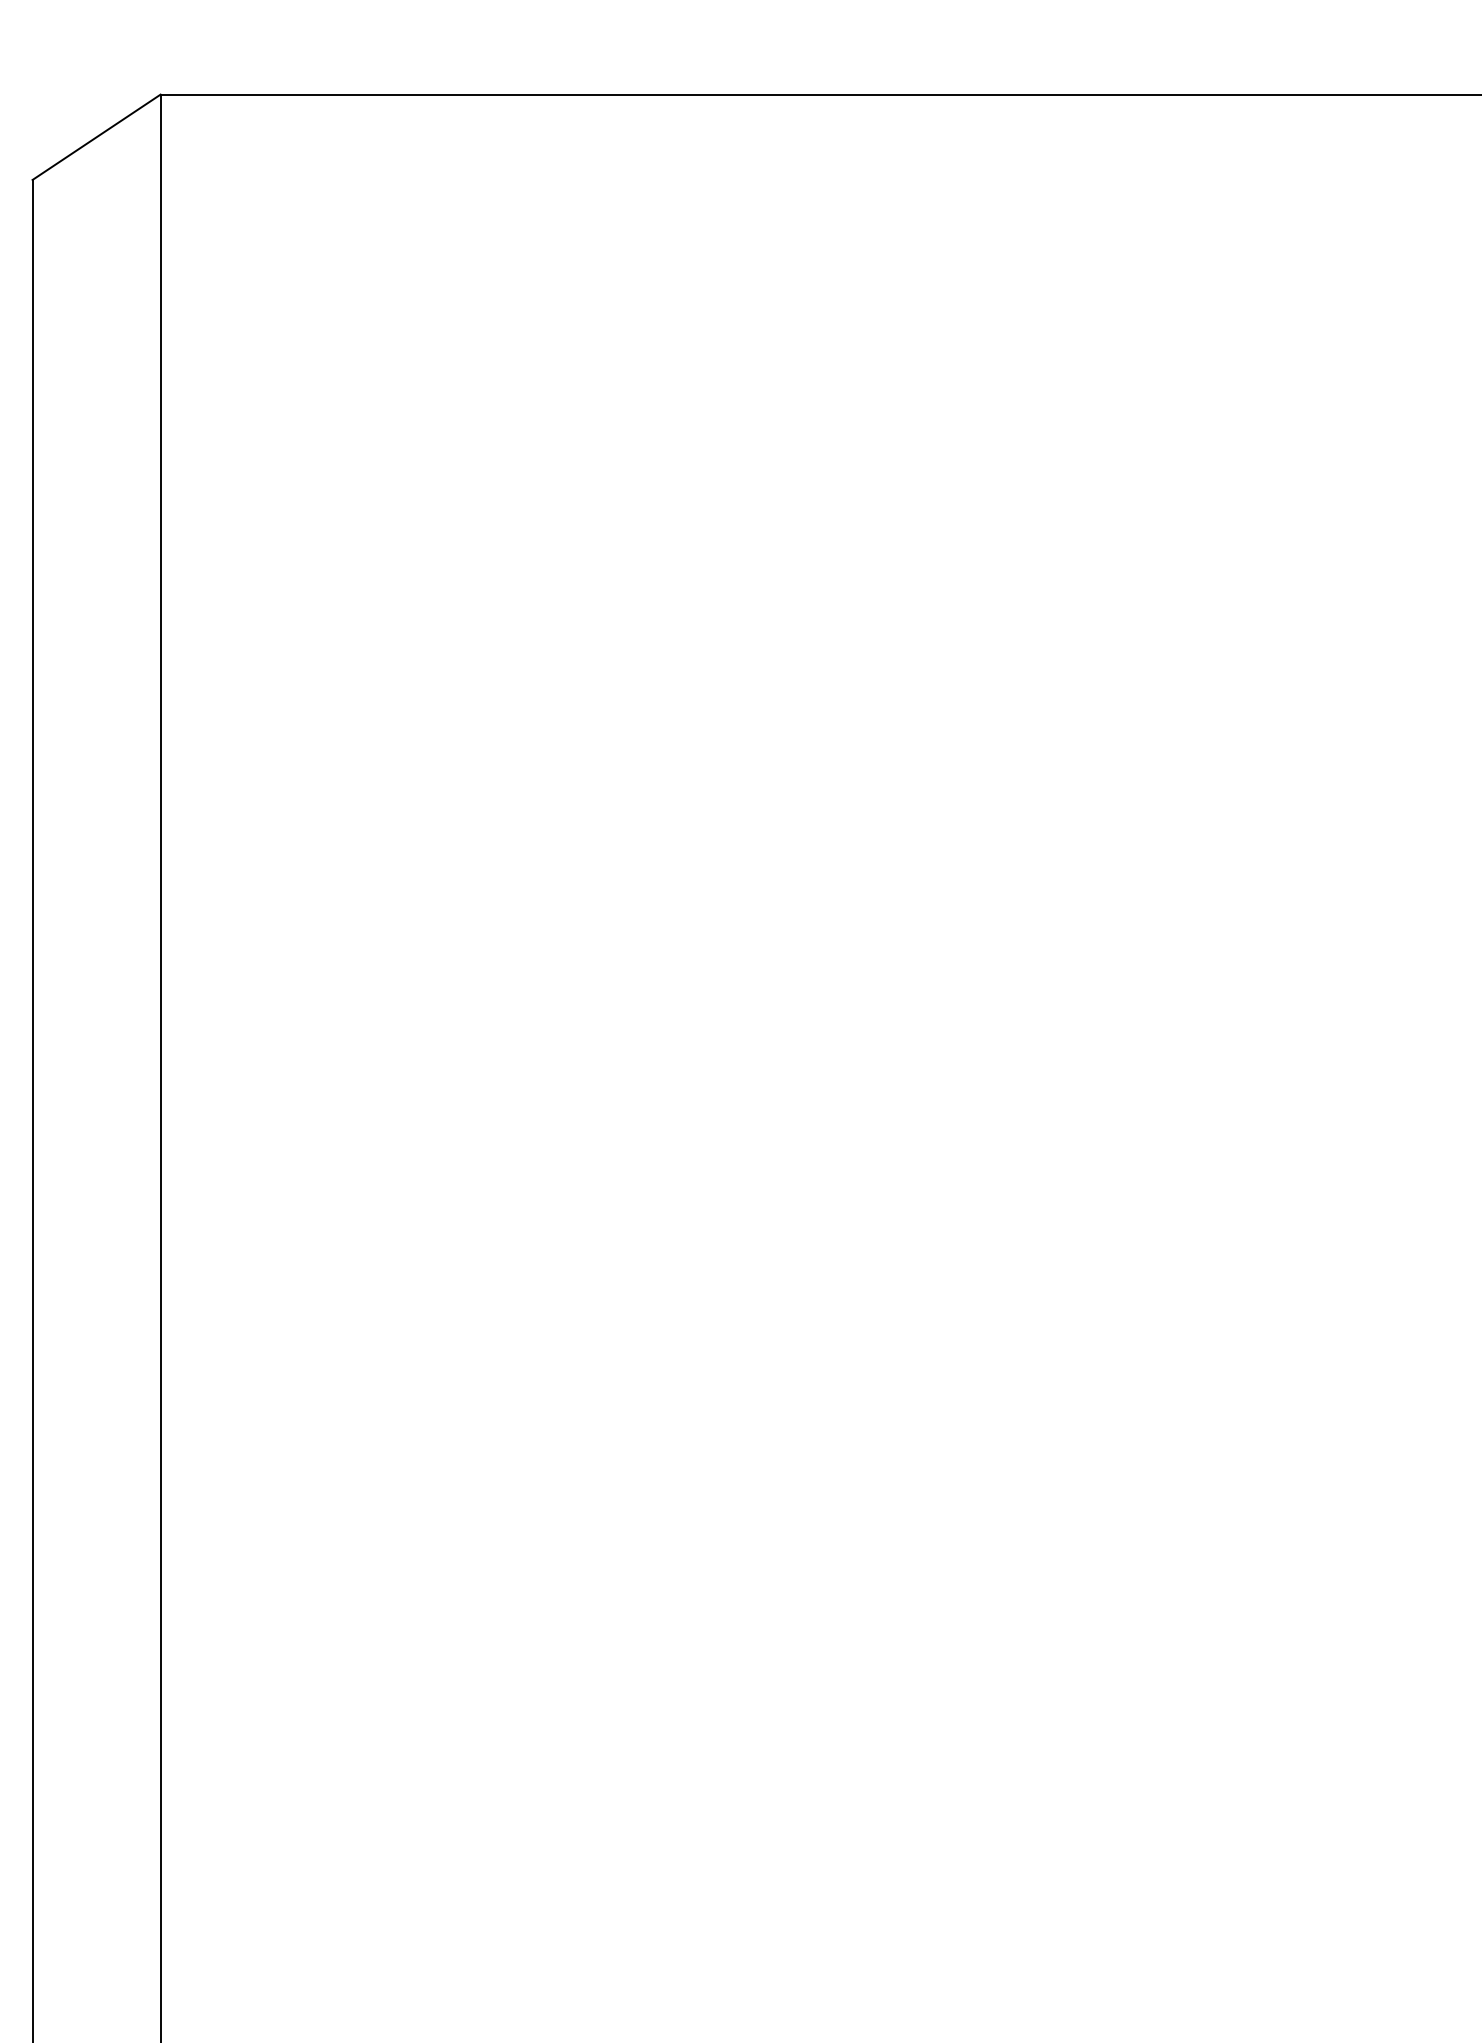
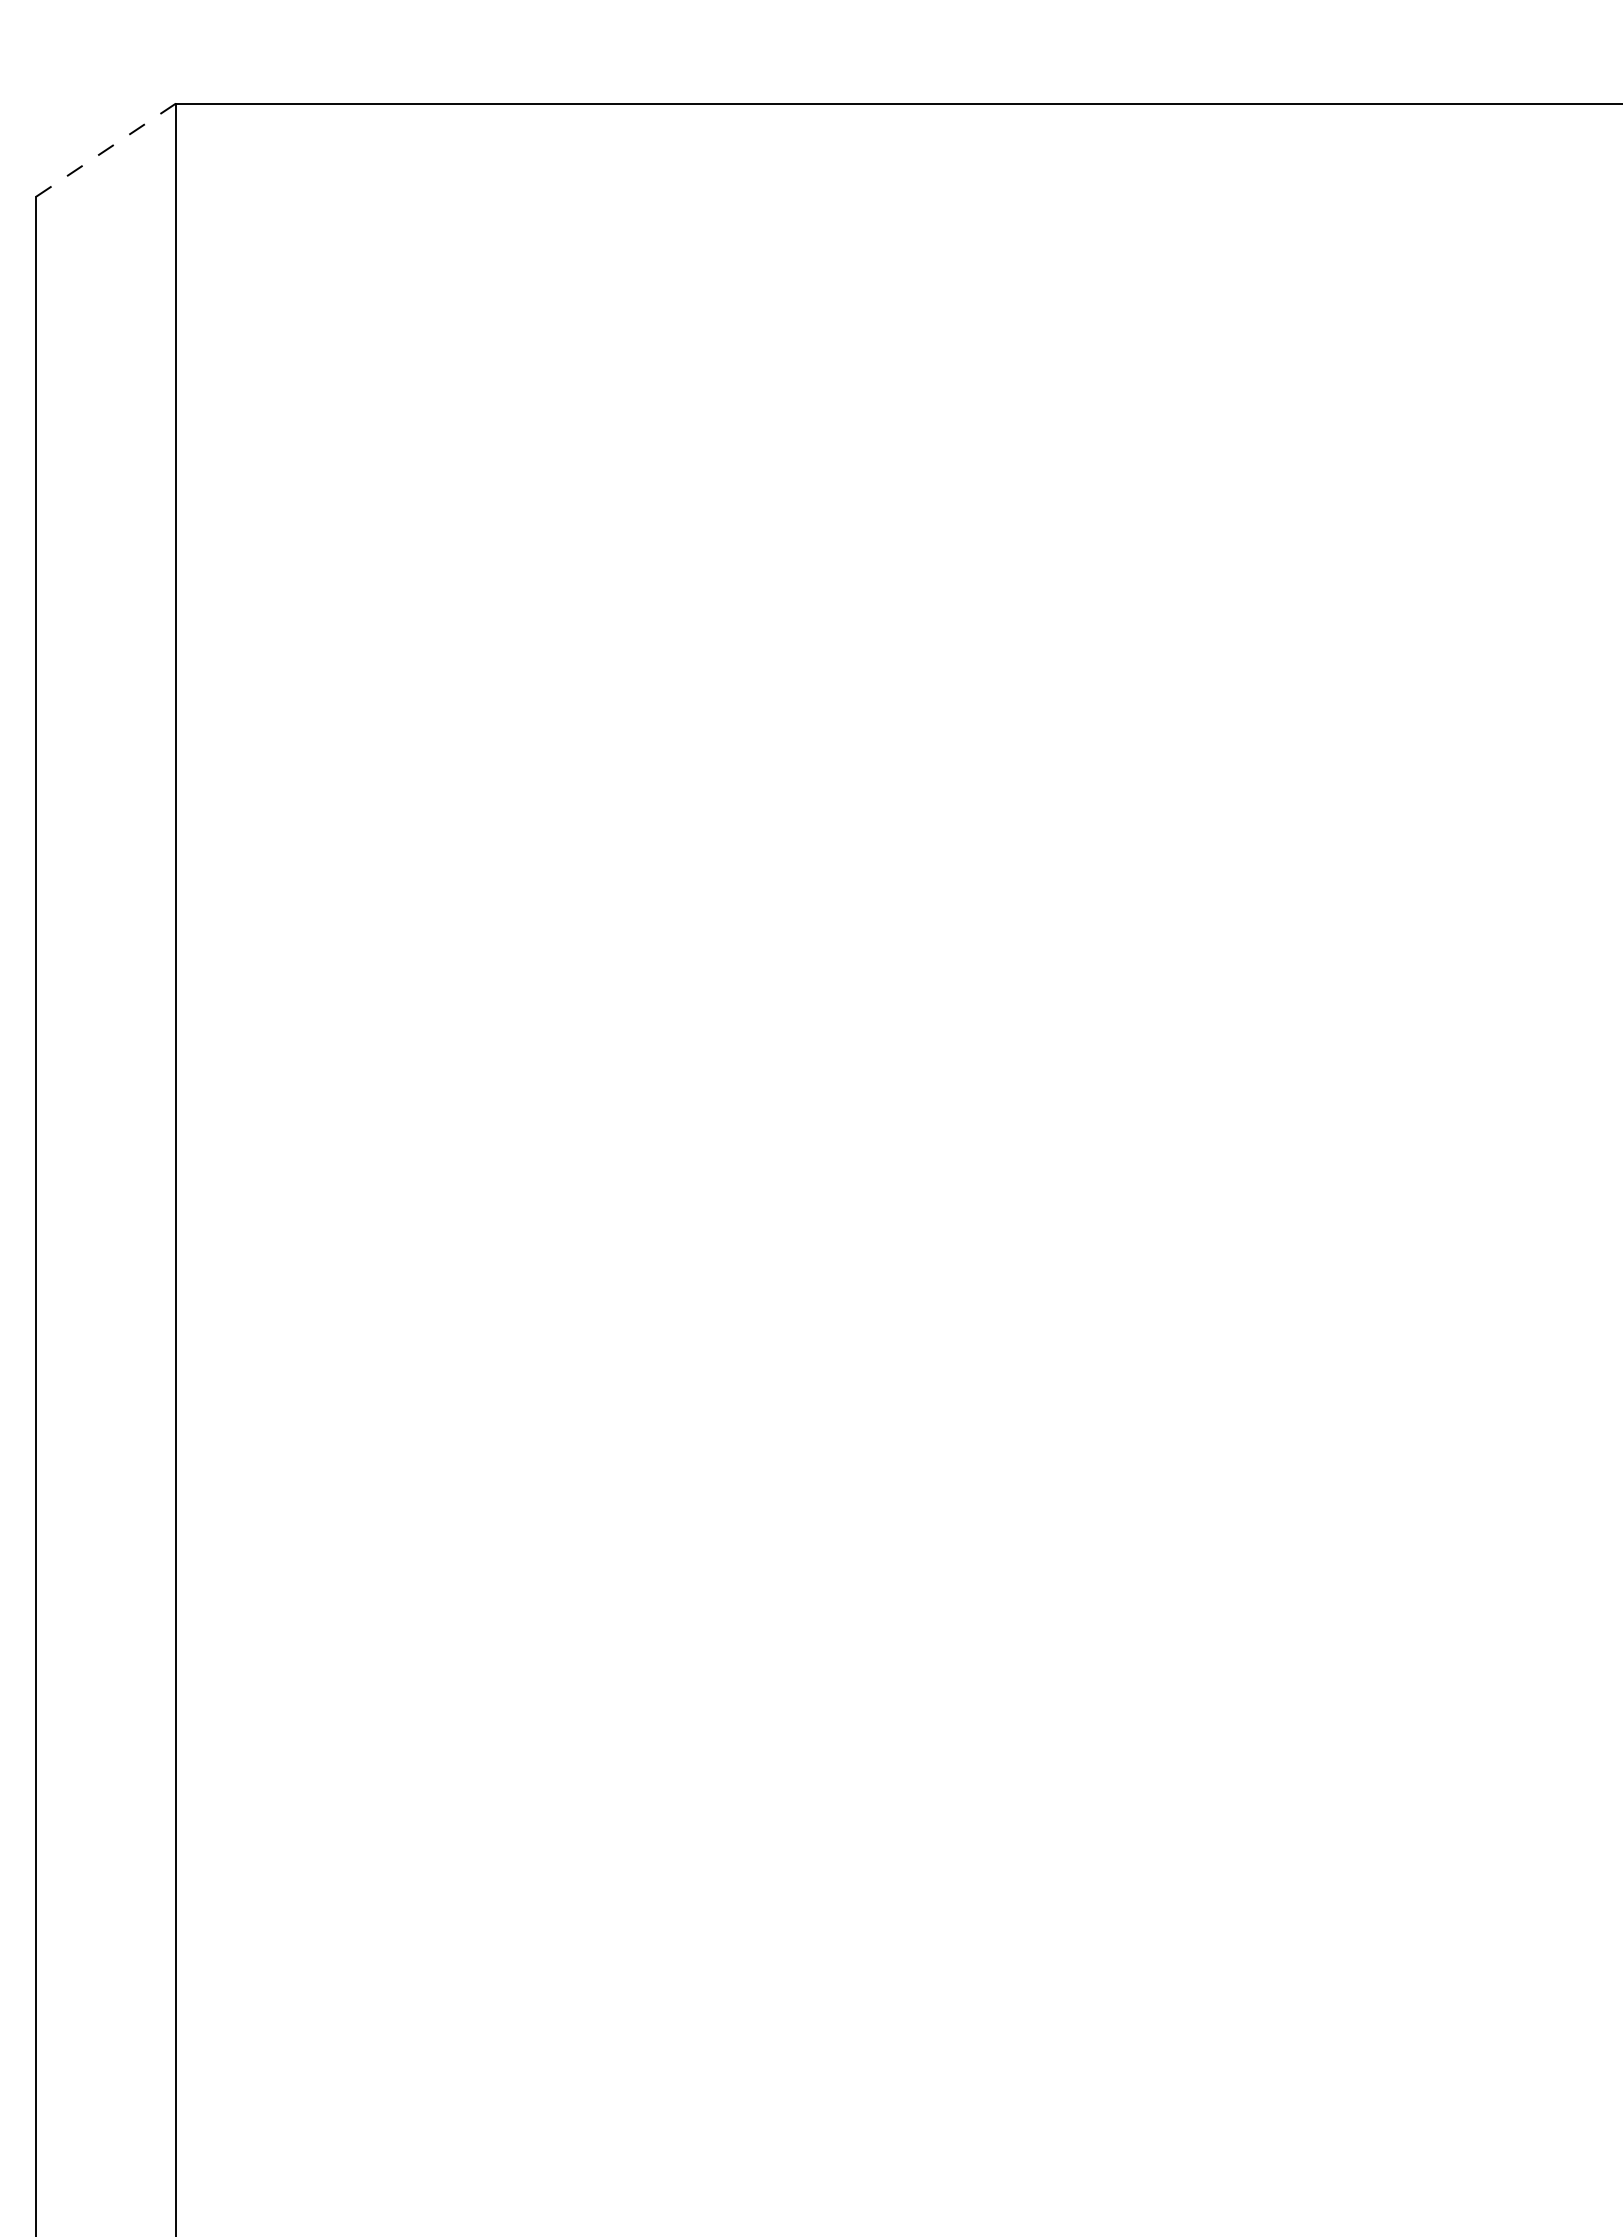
line: (96, 137) -> (105, 150), solid -> dashed

